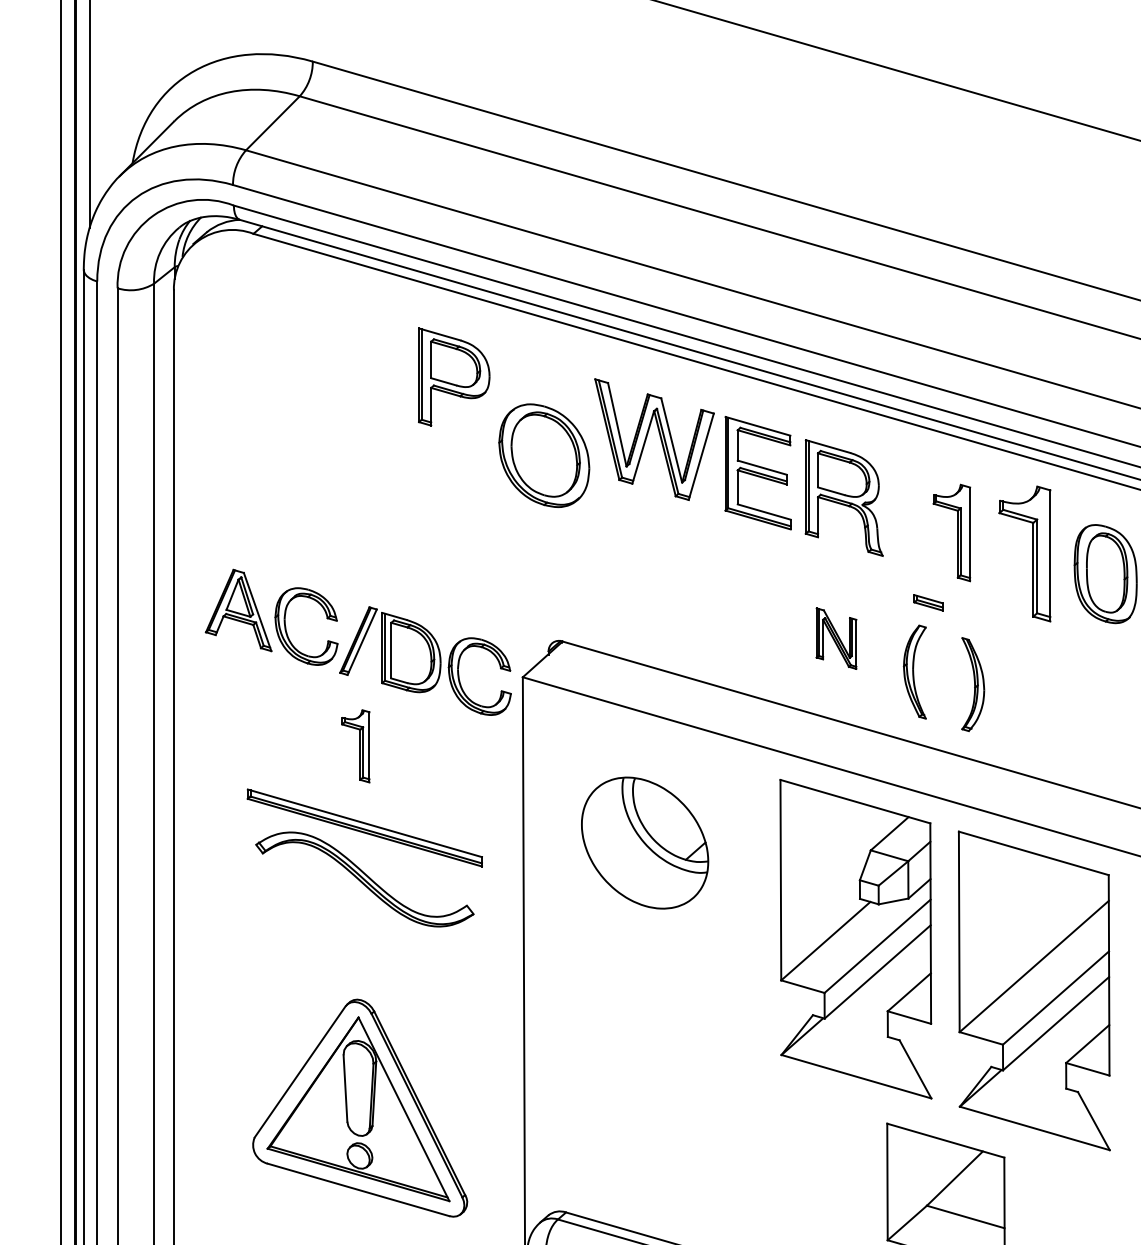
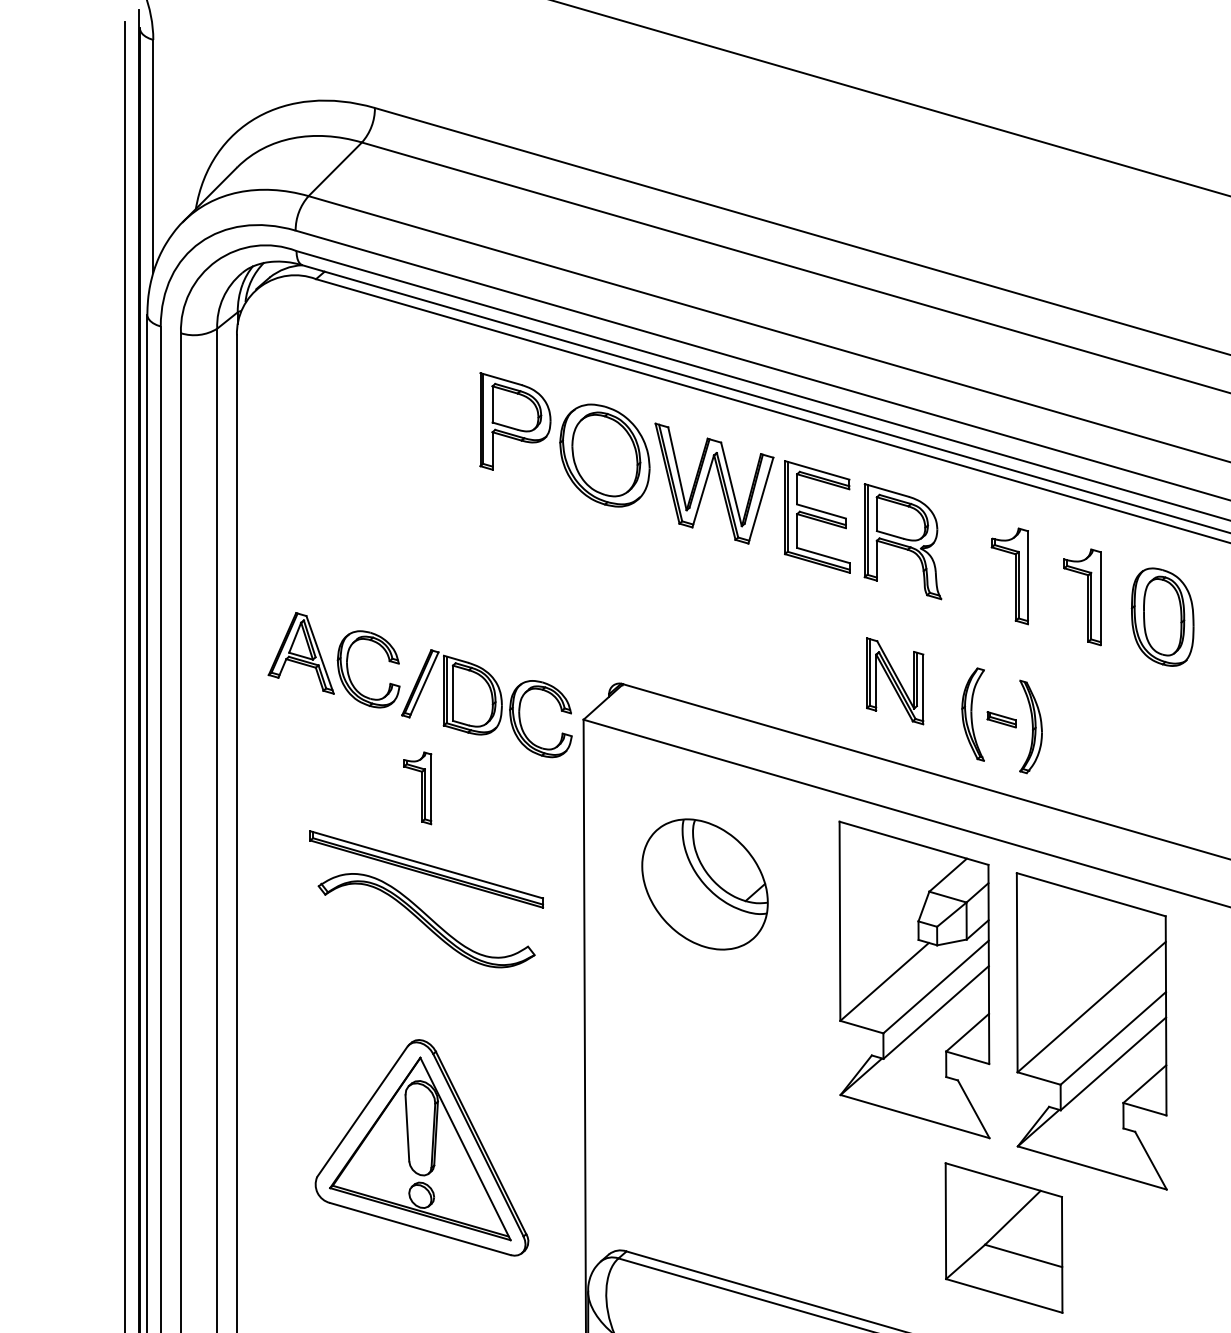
part: (543, 455) -> (604, 455), moved
part: (1024, 554) -> (1082, 597), size x0.71
part: (928, 602) -> (1001, 719), moved
part: (836, 638) -> (895, 681), size x1.43

